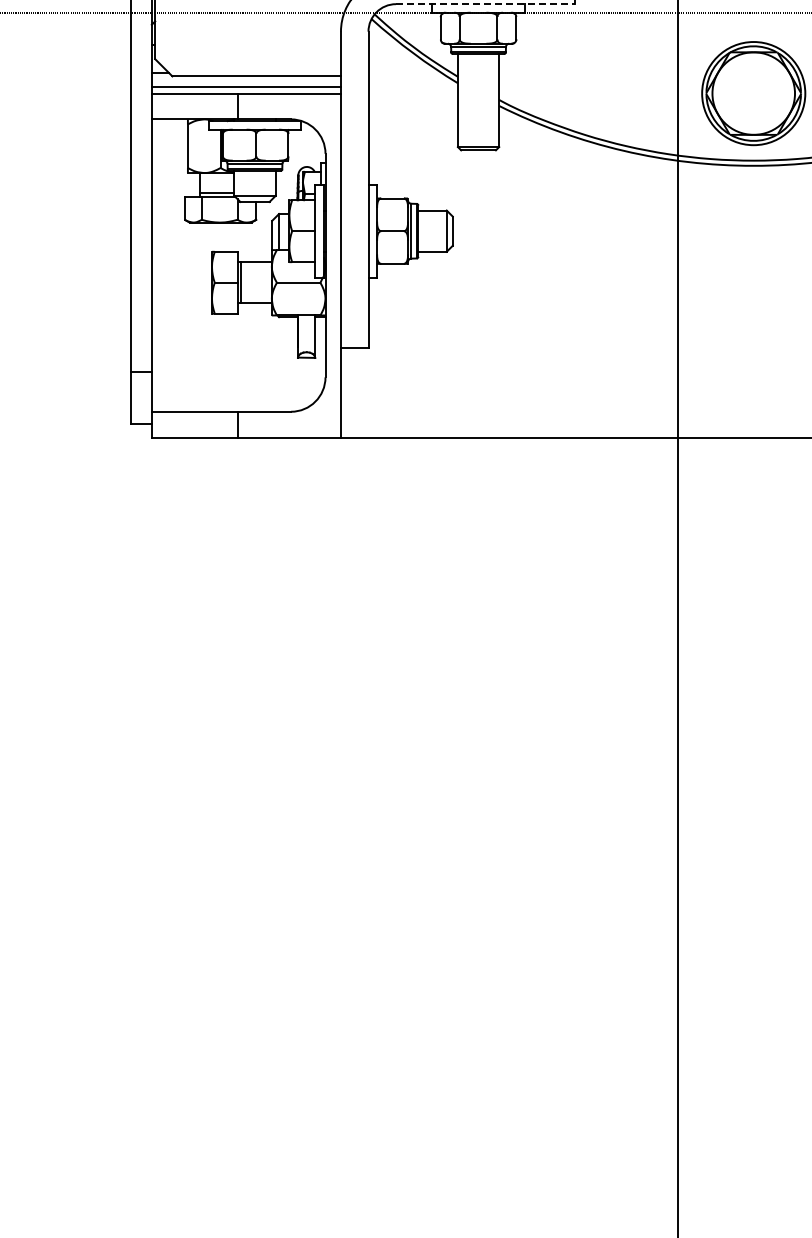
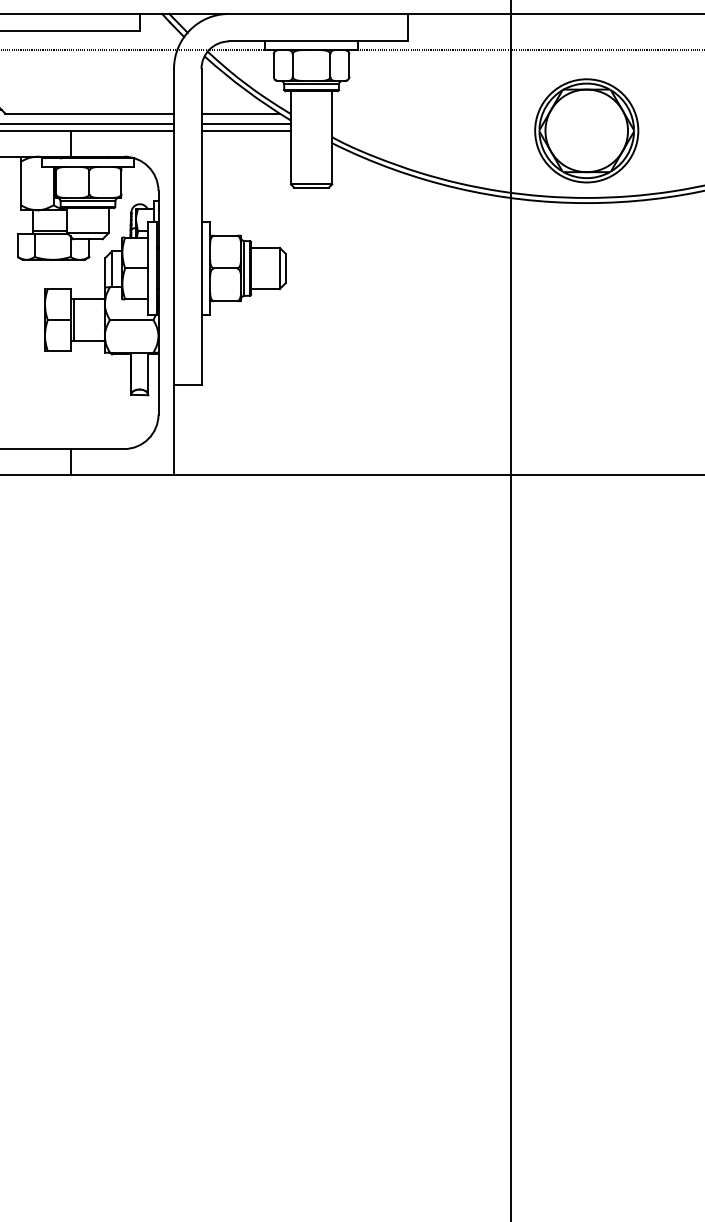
line: (485, 4) -> (318, 41), dashed -> solid
line: (407, 76) -> (240, 113), added
line: (412, 86) -> (245, 123), added
line: (412, 93) -> (245, 130), added

